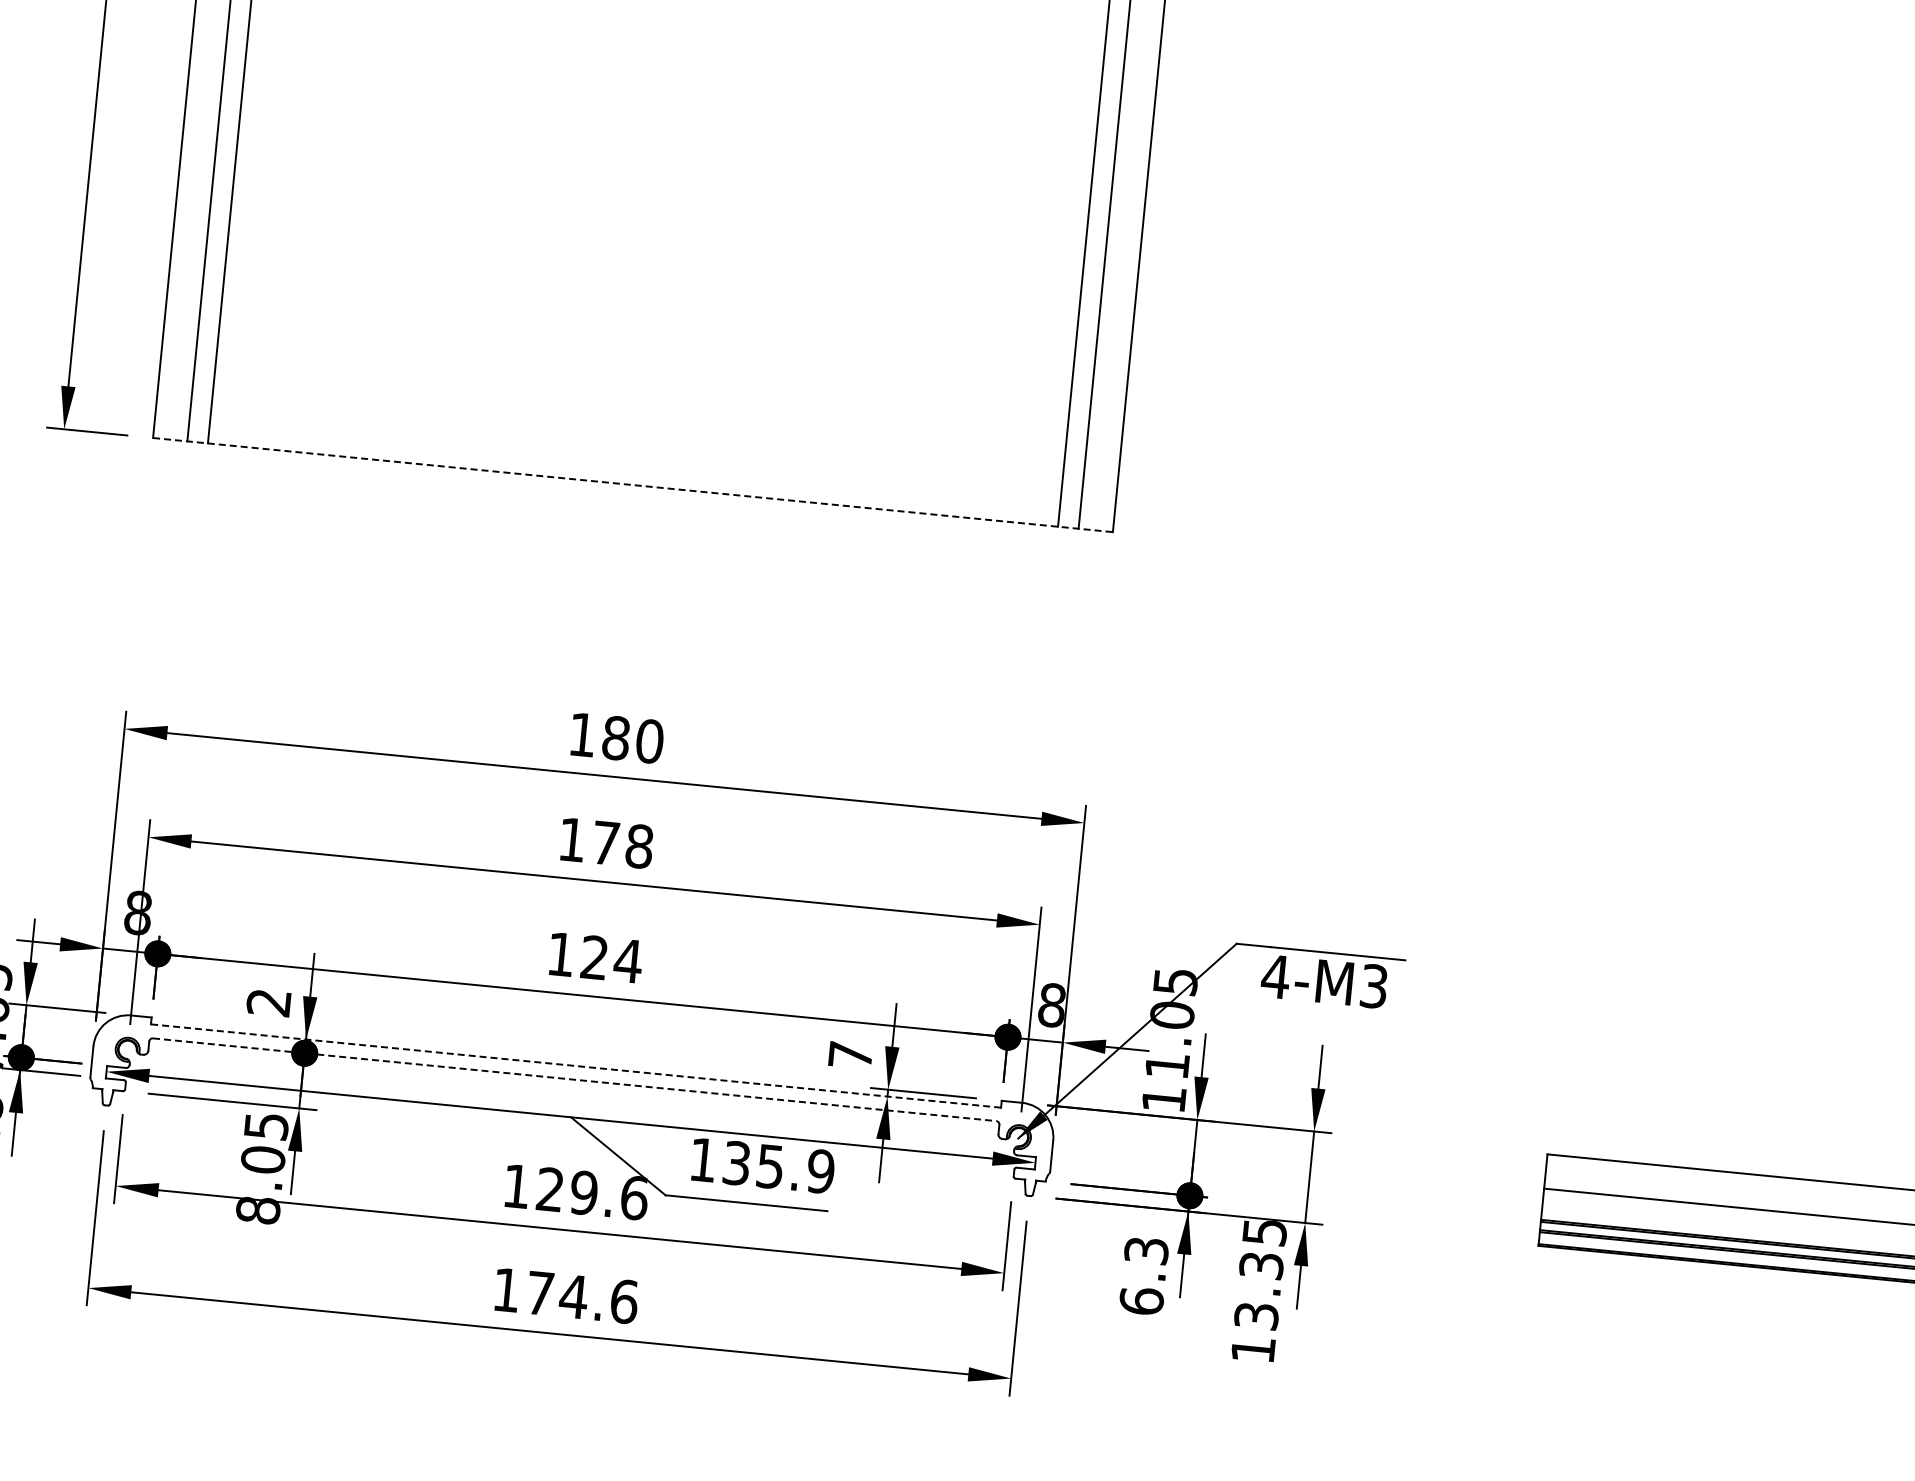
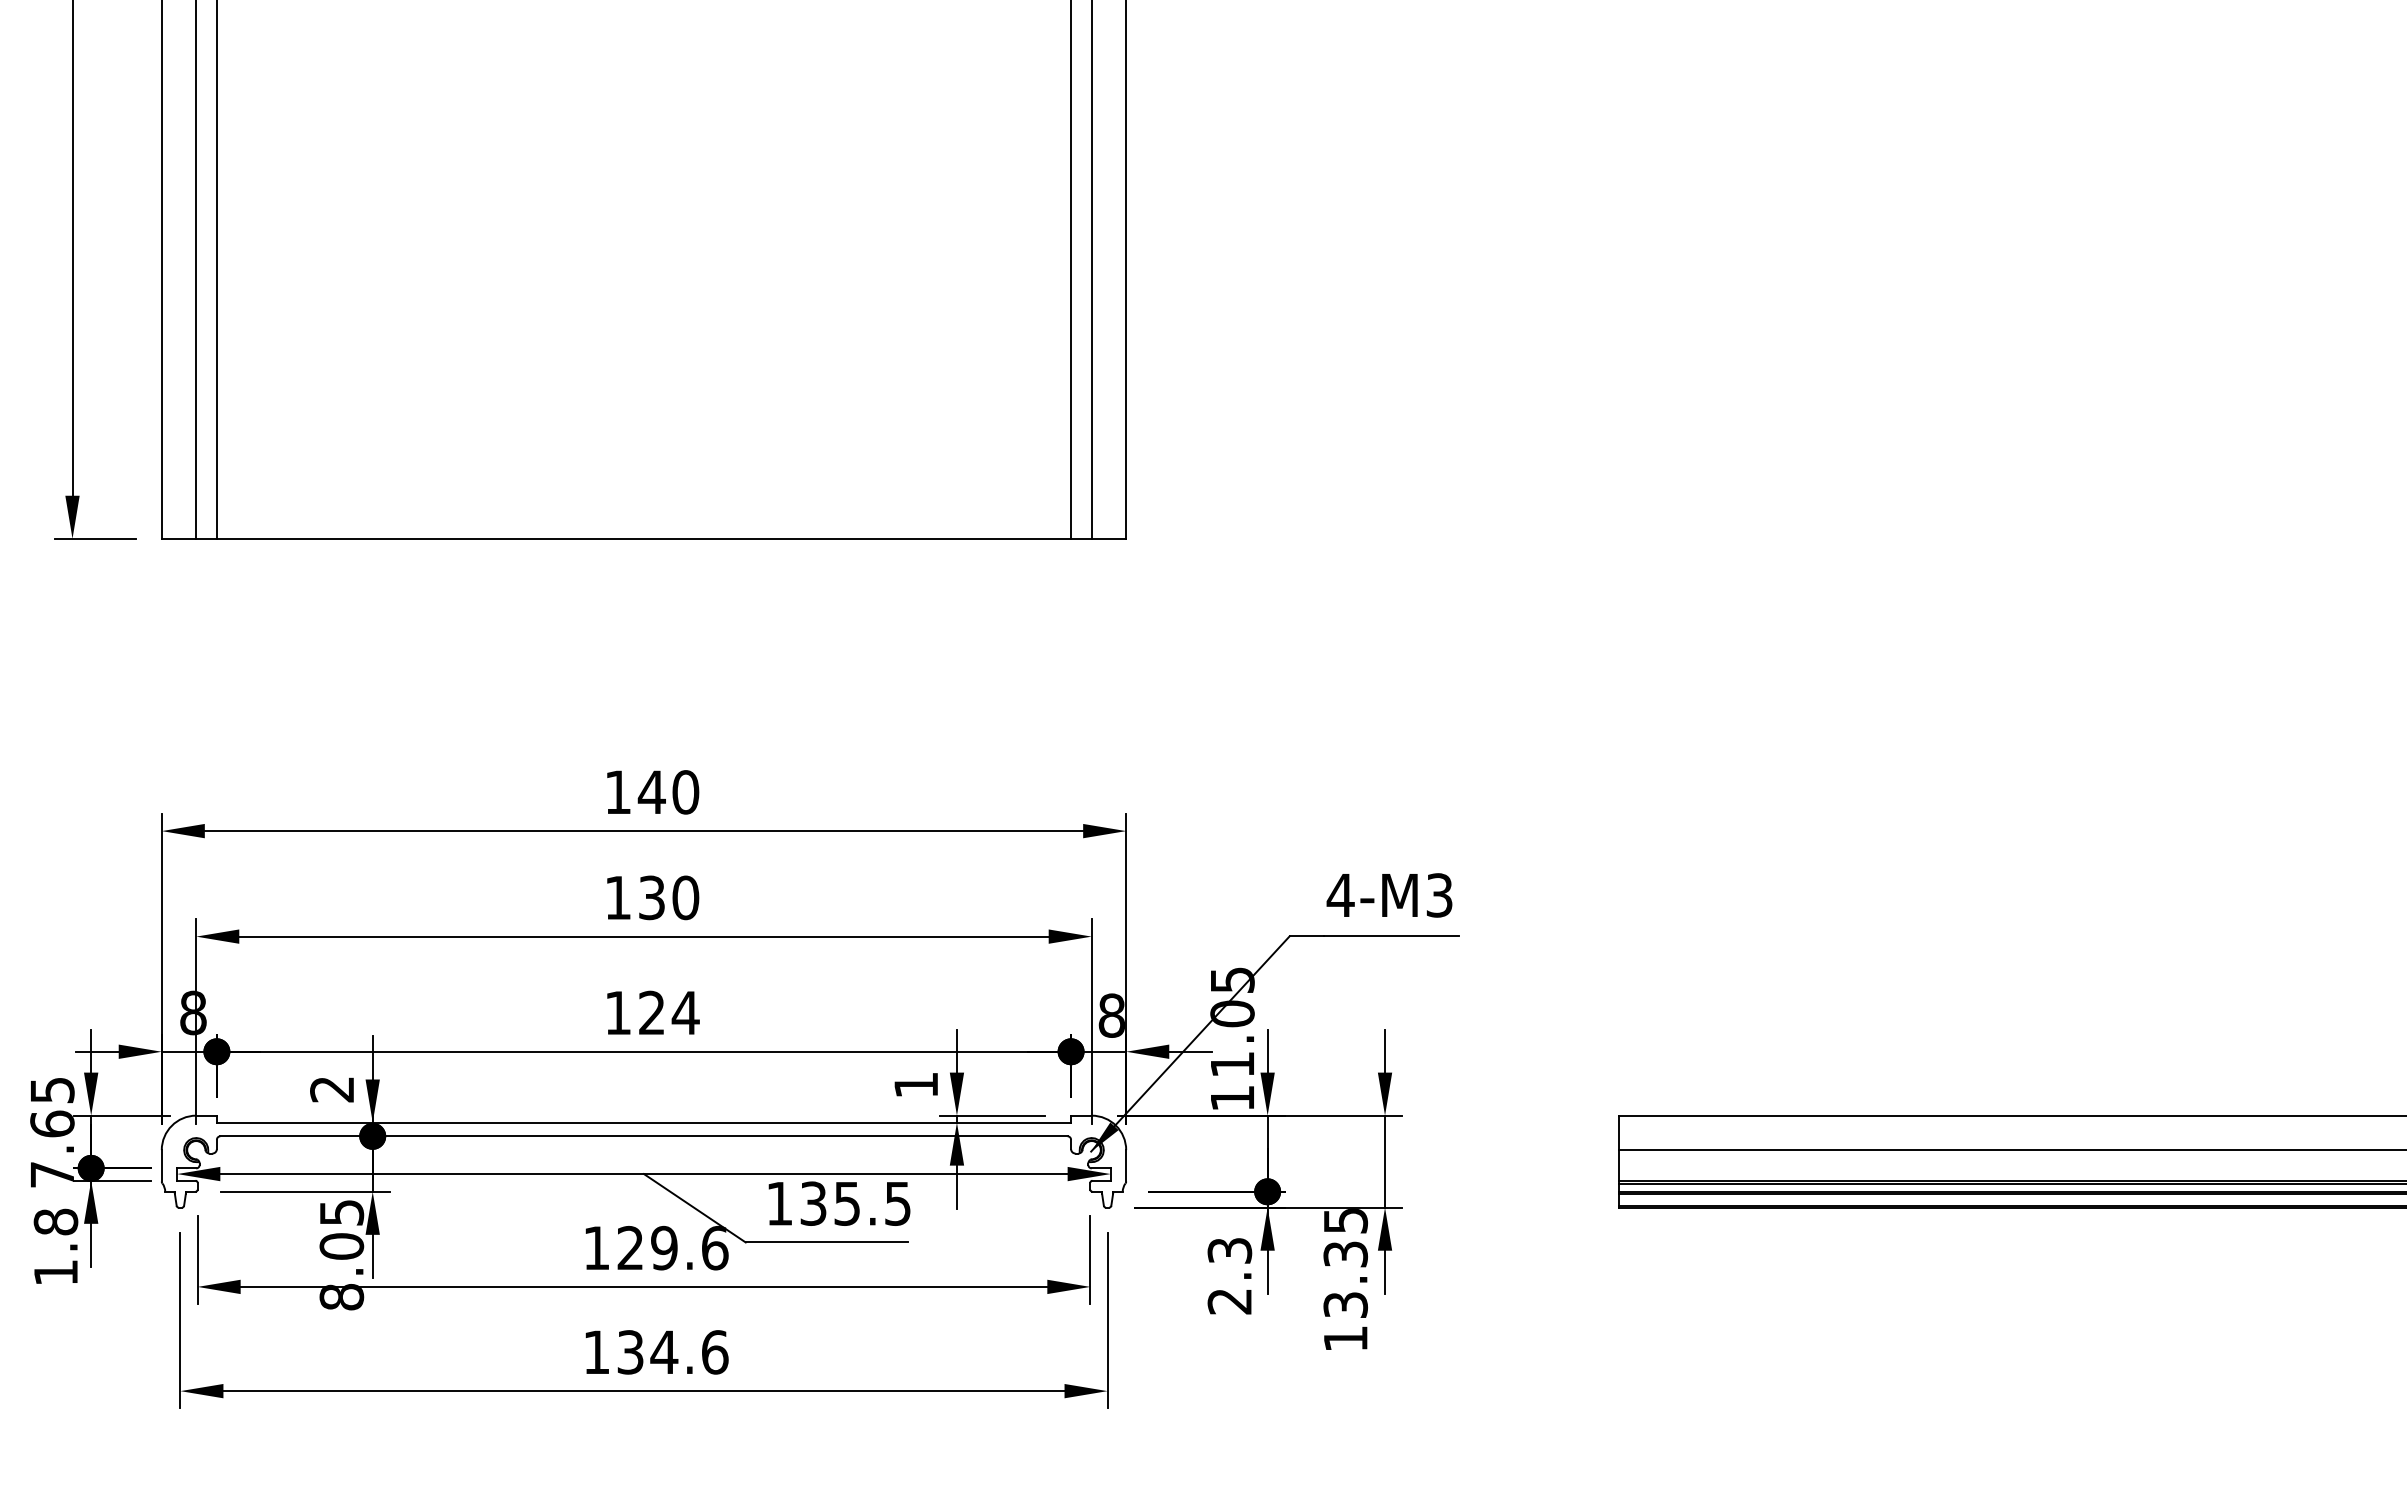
line: (633, 484) -> (644, 538), dashed -> solid
text: (615, 738) -> (651, 792), 180 -> 140
text: (623, 844) -> (669, 897), 178 -> 130
text: (1324, 981) -> (1389, 895), moved
text: (849, 1054) -> (915, 1084), 7 -> 1
line: (575, 1065) -> (643, 1122), dashed -> solid
line: (574, 1079) -> (643, 1136), dashed -> solid
text: (820, 1171) -> (897, 1203), 135.9 -> 135.5
text: (540, 1293) -> (630, 1352), 174.6 -> 134.6
text: (1141, 1301) -> (1229, 1301), 6.3 -> 2.3

